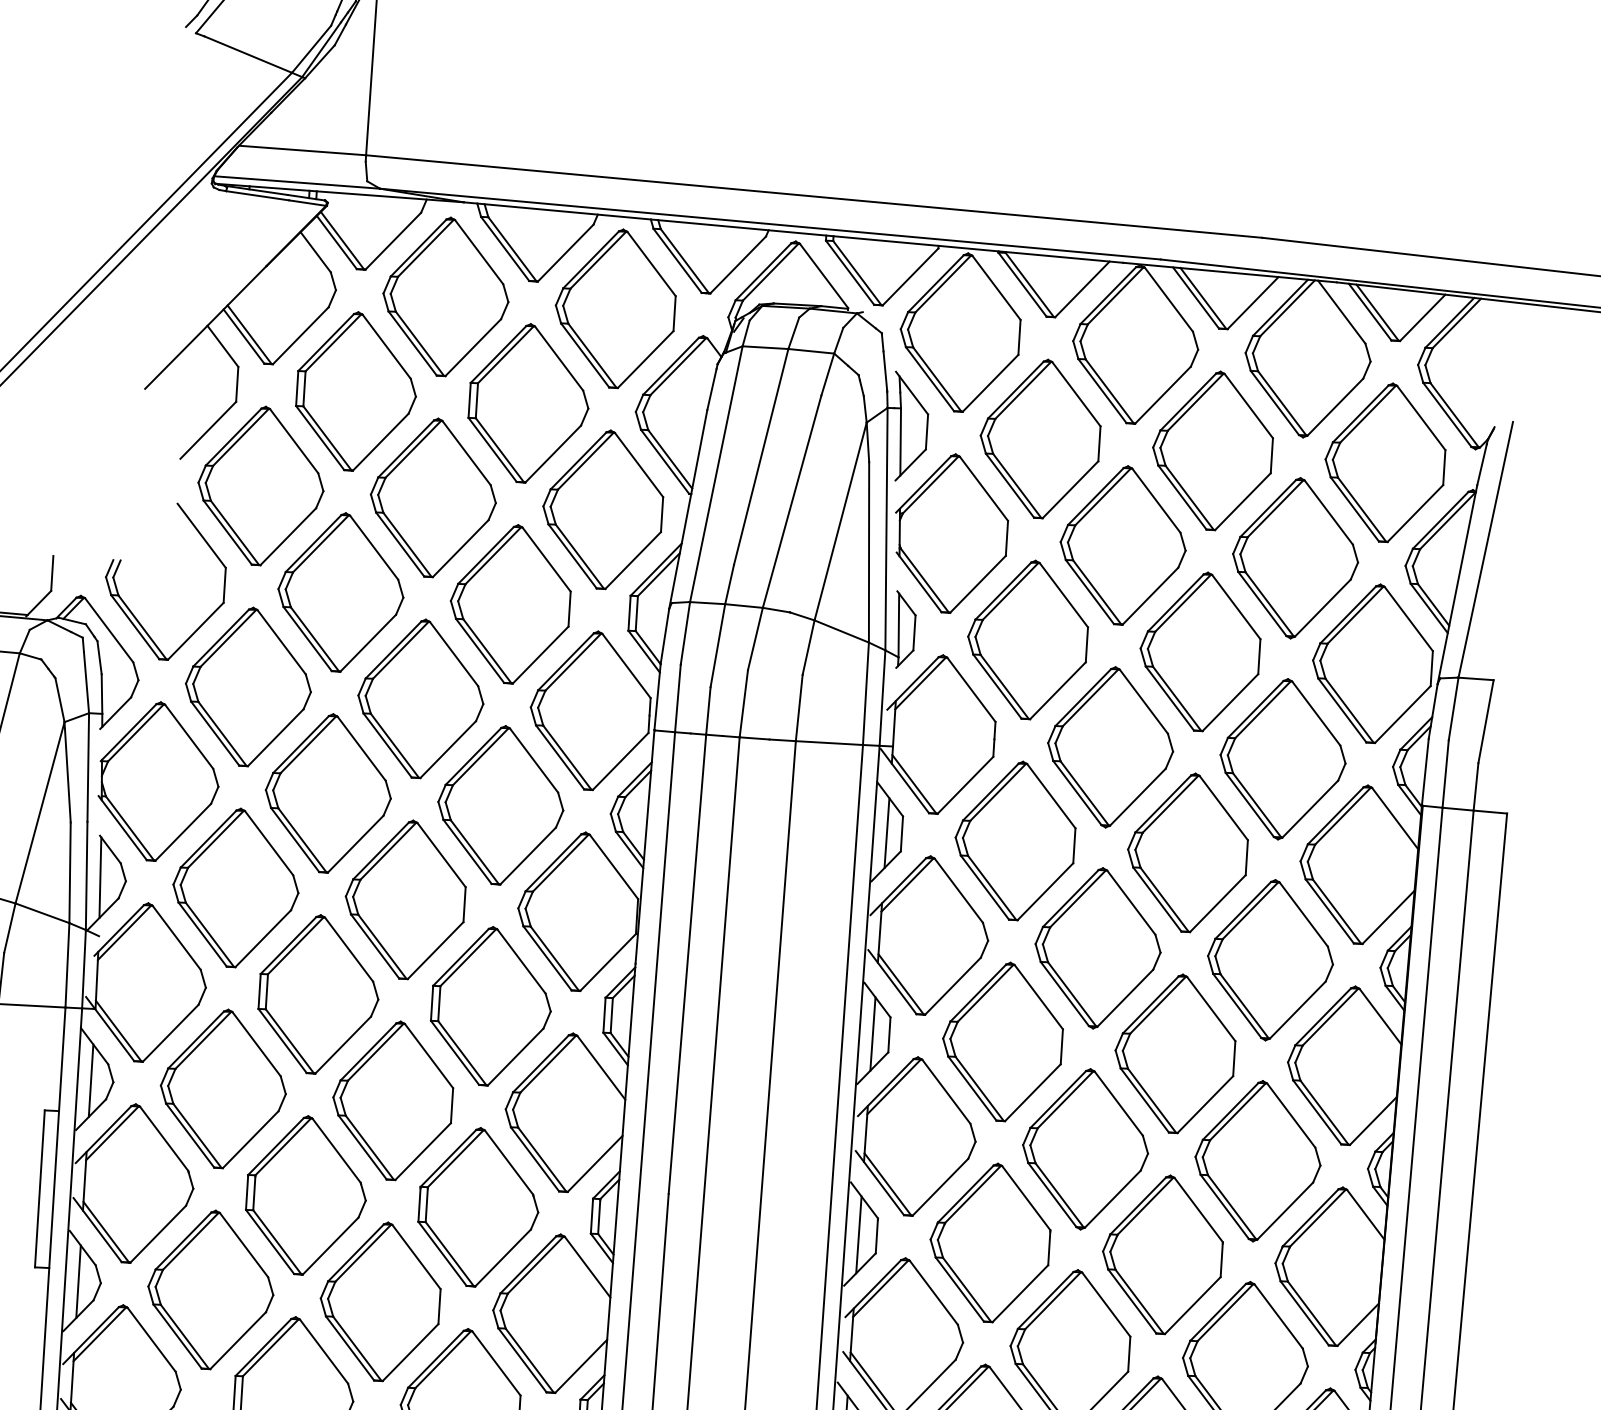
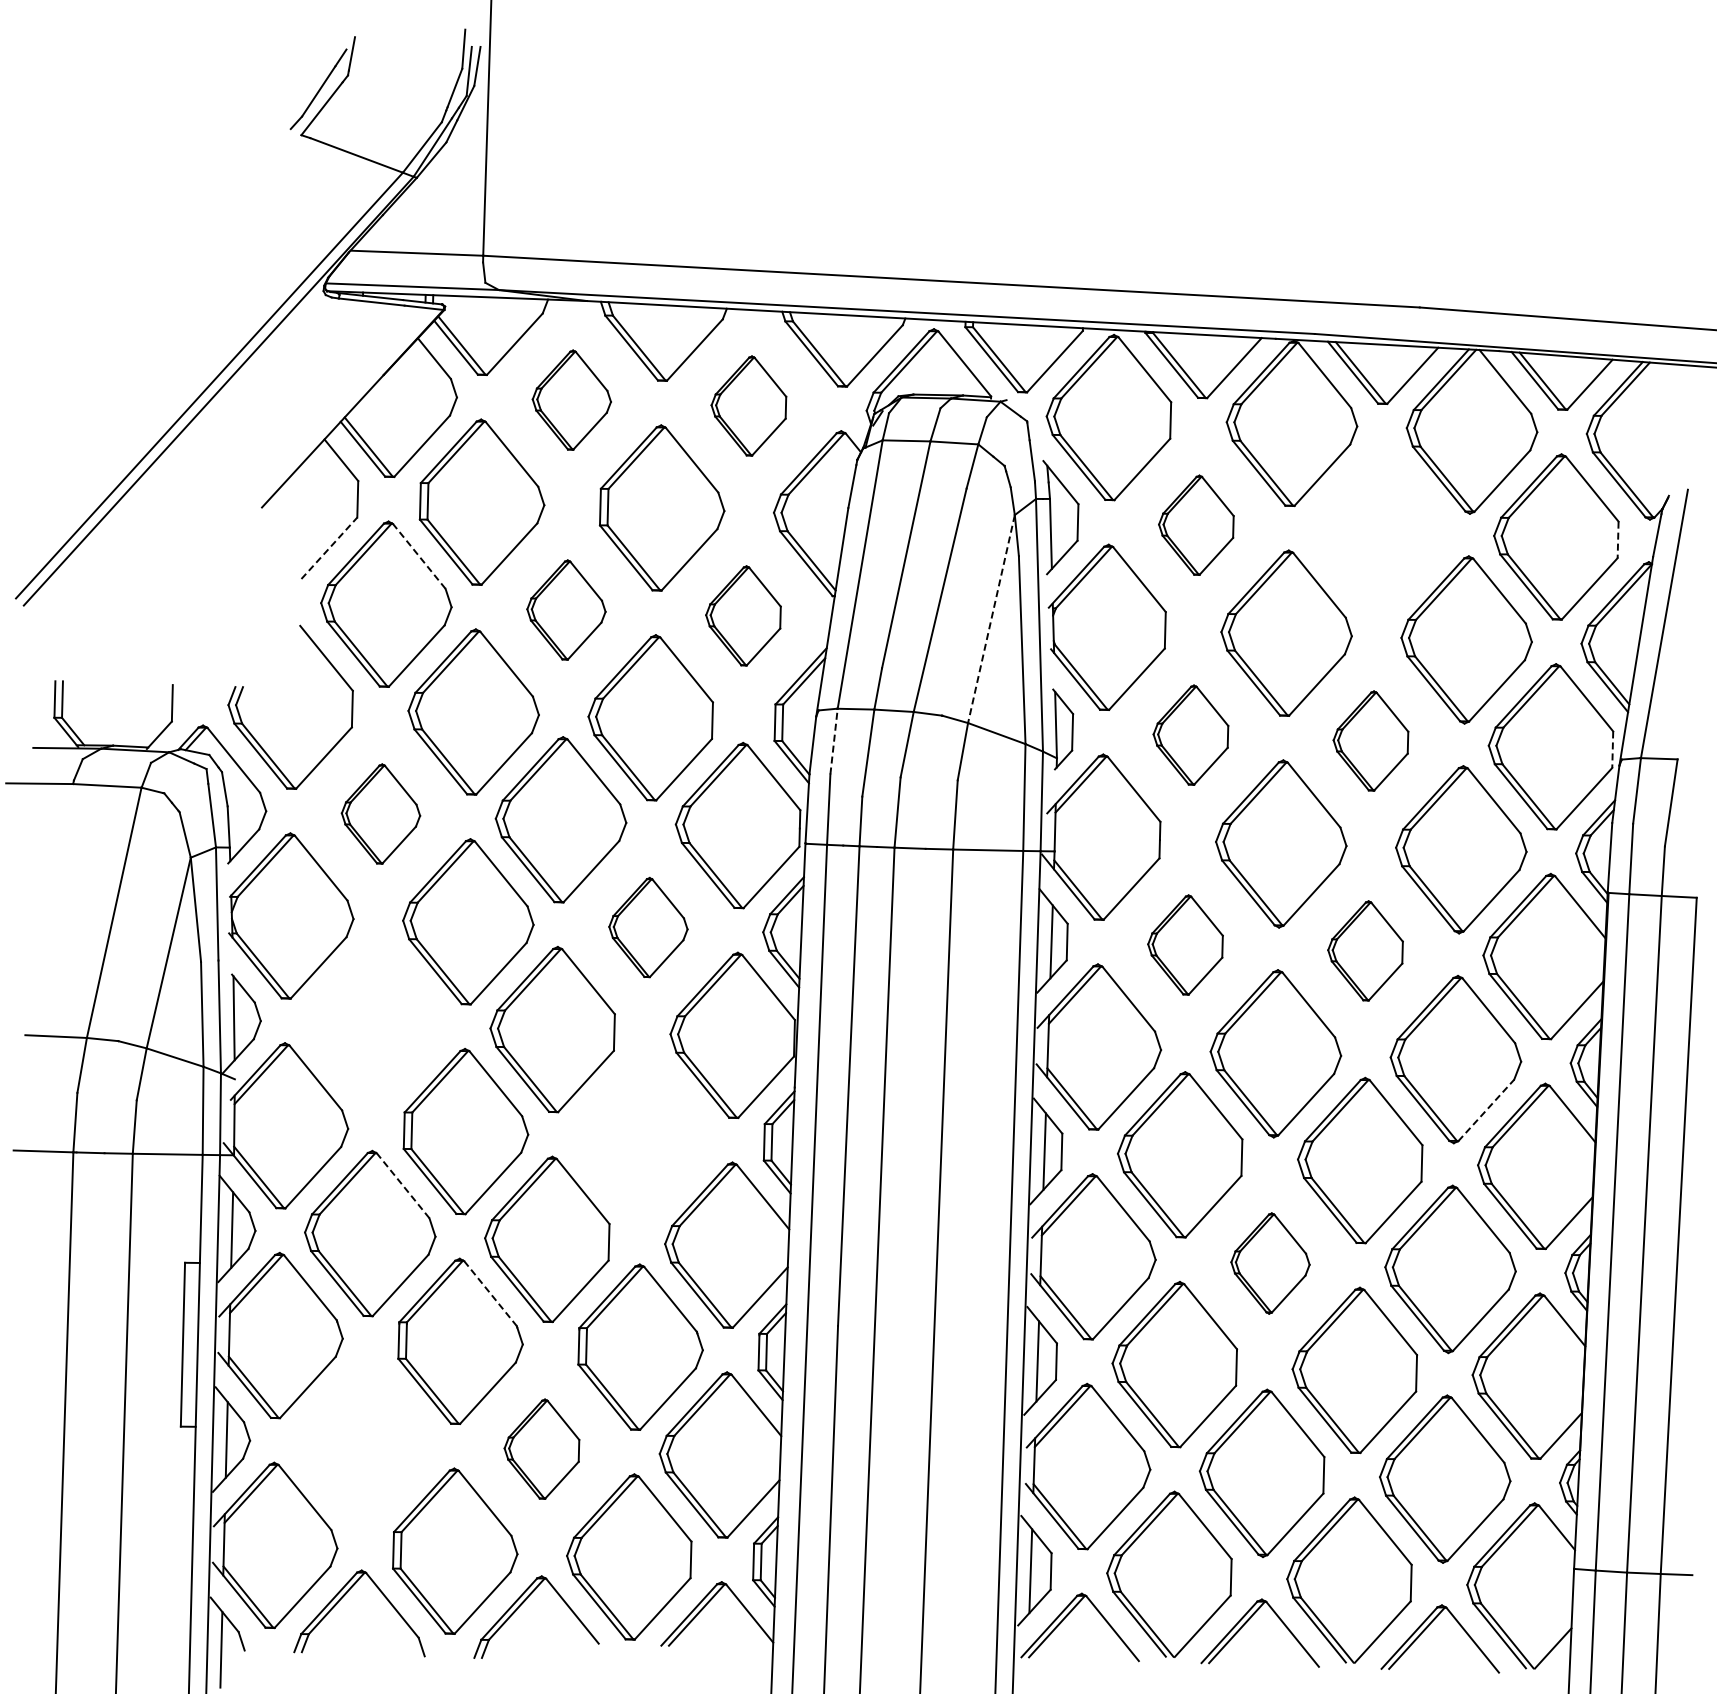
part: (445, 296) -> (571, 399), size x0.6
part: (615, 308) -> (748, 405), size x0.6
line: (208, 430) -> (329, 548), solid -> dashed
part: (1040, 438) -> (1196, 524), size x0.6
line: (294, 441) -> (419, 556), solid -> dashed
part: (1212, 450) -> (1376, 530), removed
line: (1444, 468) -> (1618, 540), solid -> dashed
part: (433, 497) -> (566, 609), size x0.6
part: (603, 509) -> (743, 615), size x0.6
line: (840, 521) -> (991, 619), solid -> dashed
line: (685, 633) -> (834, 741), solid -> dashed
part: (1027, 639) -> (1190, 734), size x0.6
part: (1199, 651) -> (1370, 740), size x0.6
line: (1431, 669) -> (1612, 750), solid -> dashed
part: (247, 686) -> (380, 813), size x0.6
part: (500, 805) -> (648, 927), size x0.6
part: (1015, 840) -> (1185, 944), size x0.6
part: (1187, 852) -> (1365, 950), size x0.6
part: (235, 887) -> (375, 1023), removed
part: (490, 1006) -> (645, 1137), removed
line: (1298, 1010) -> (1486, 1110), solid -> dashed
line: (256, 1043) -> (403, 1185), solid -> dashed
part: (1085, 1149) -> (1270, 1263), size x0.6
line: (336, 1150) -> (490, 1293), solid -> dashed
part: (210, 1289) -> (364, 1443), removed
part: (380, 1300) -> (541, 1448), size x0.6

